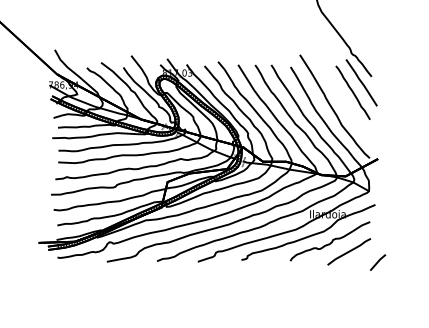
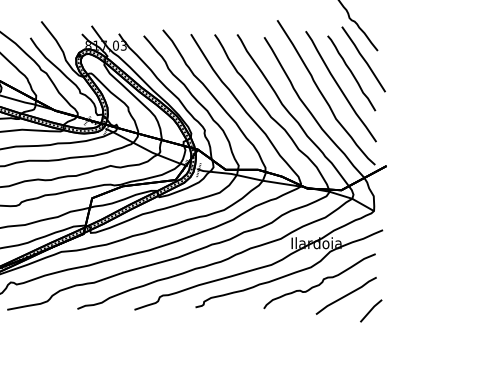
curve: (345, 102) -> (341, 86), added
line: (378, 262) -> (371, 310), moved

